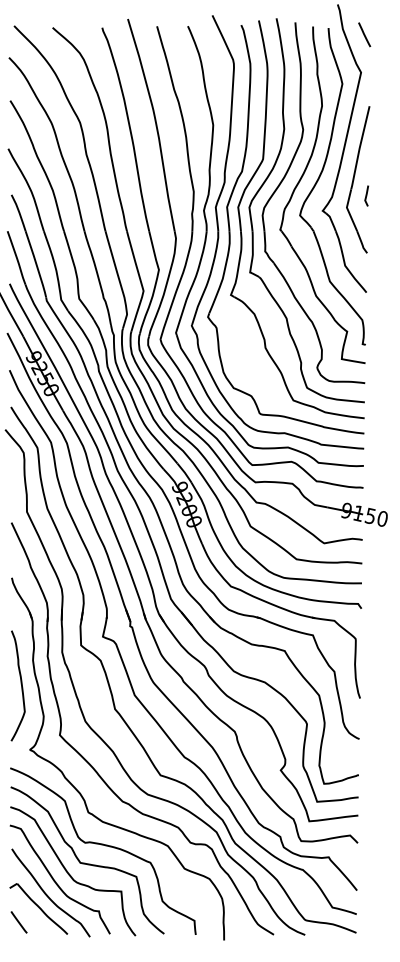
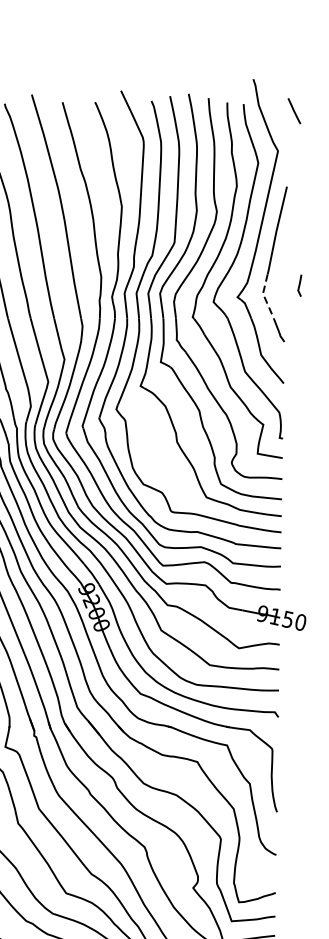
line: (364, 34) -> (294, 110), moved
line: (366, 195) -> (299, 285), moved
line: (348, 211) -> (264, 297), solid -> dashed

